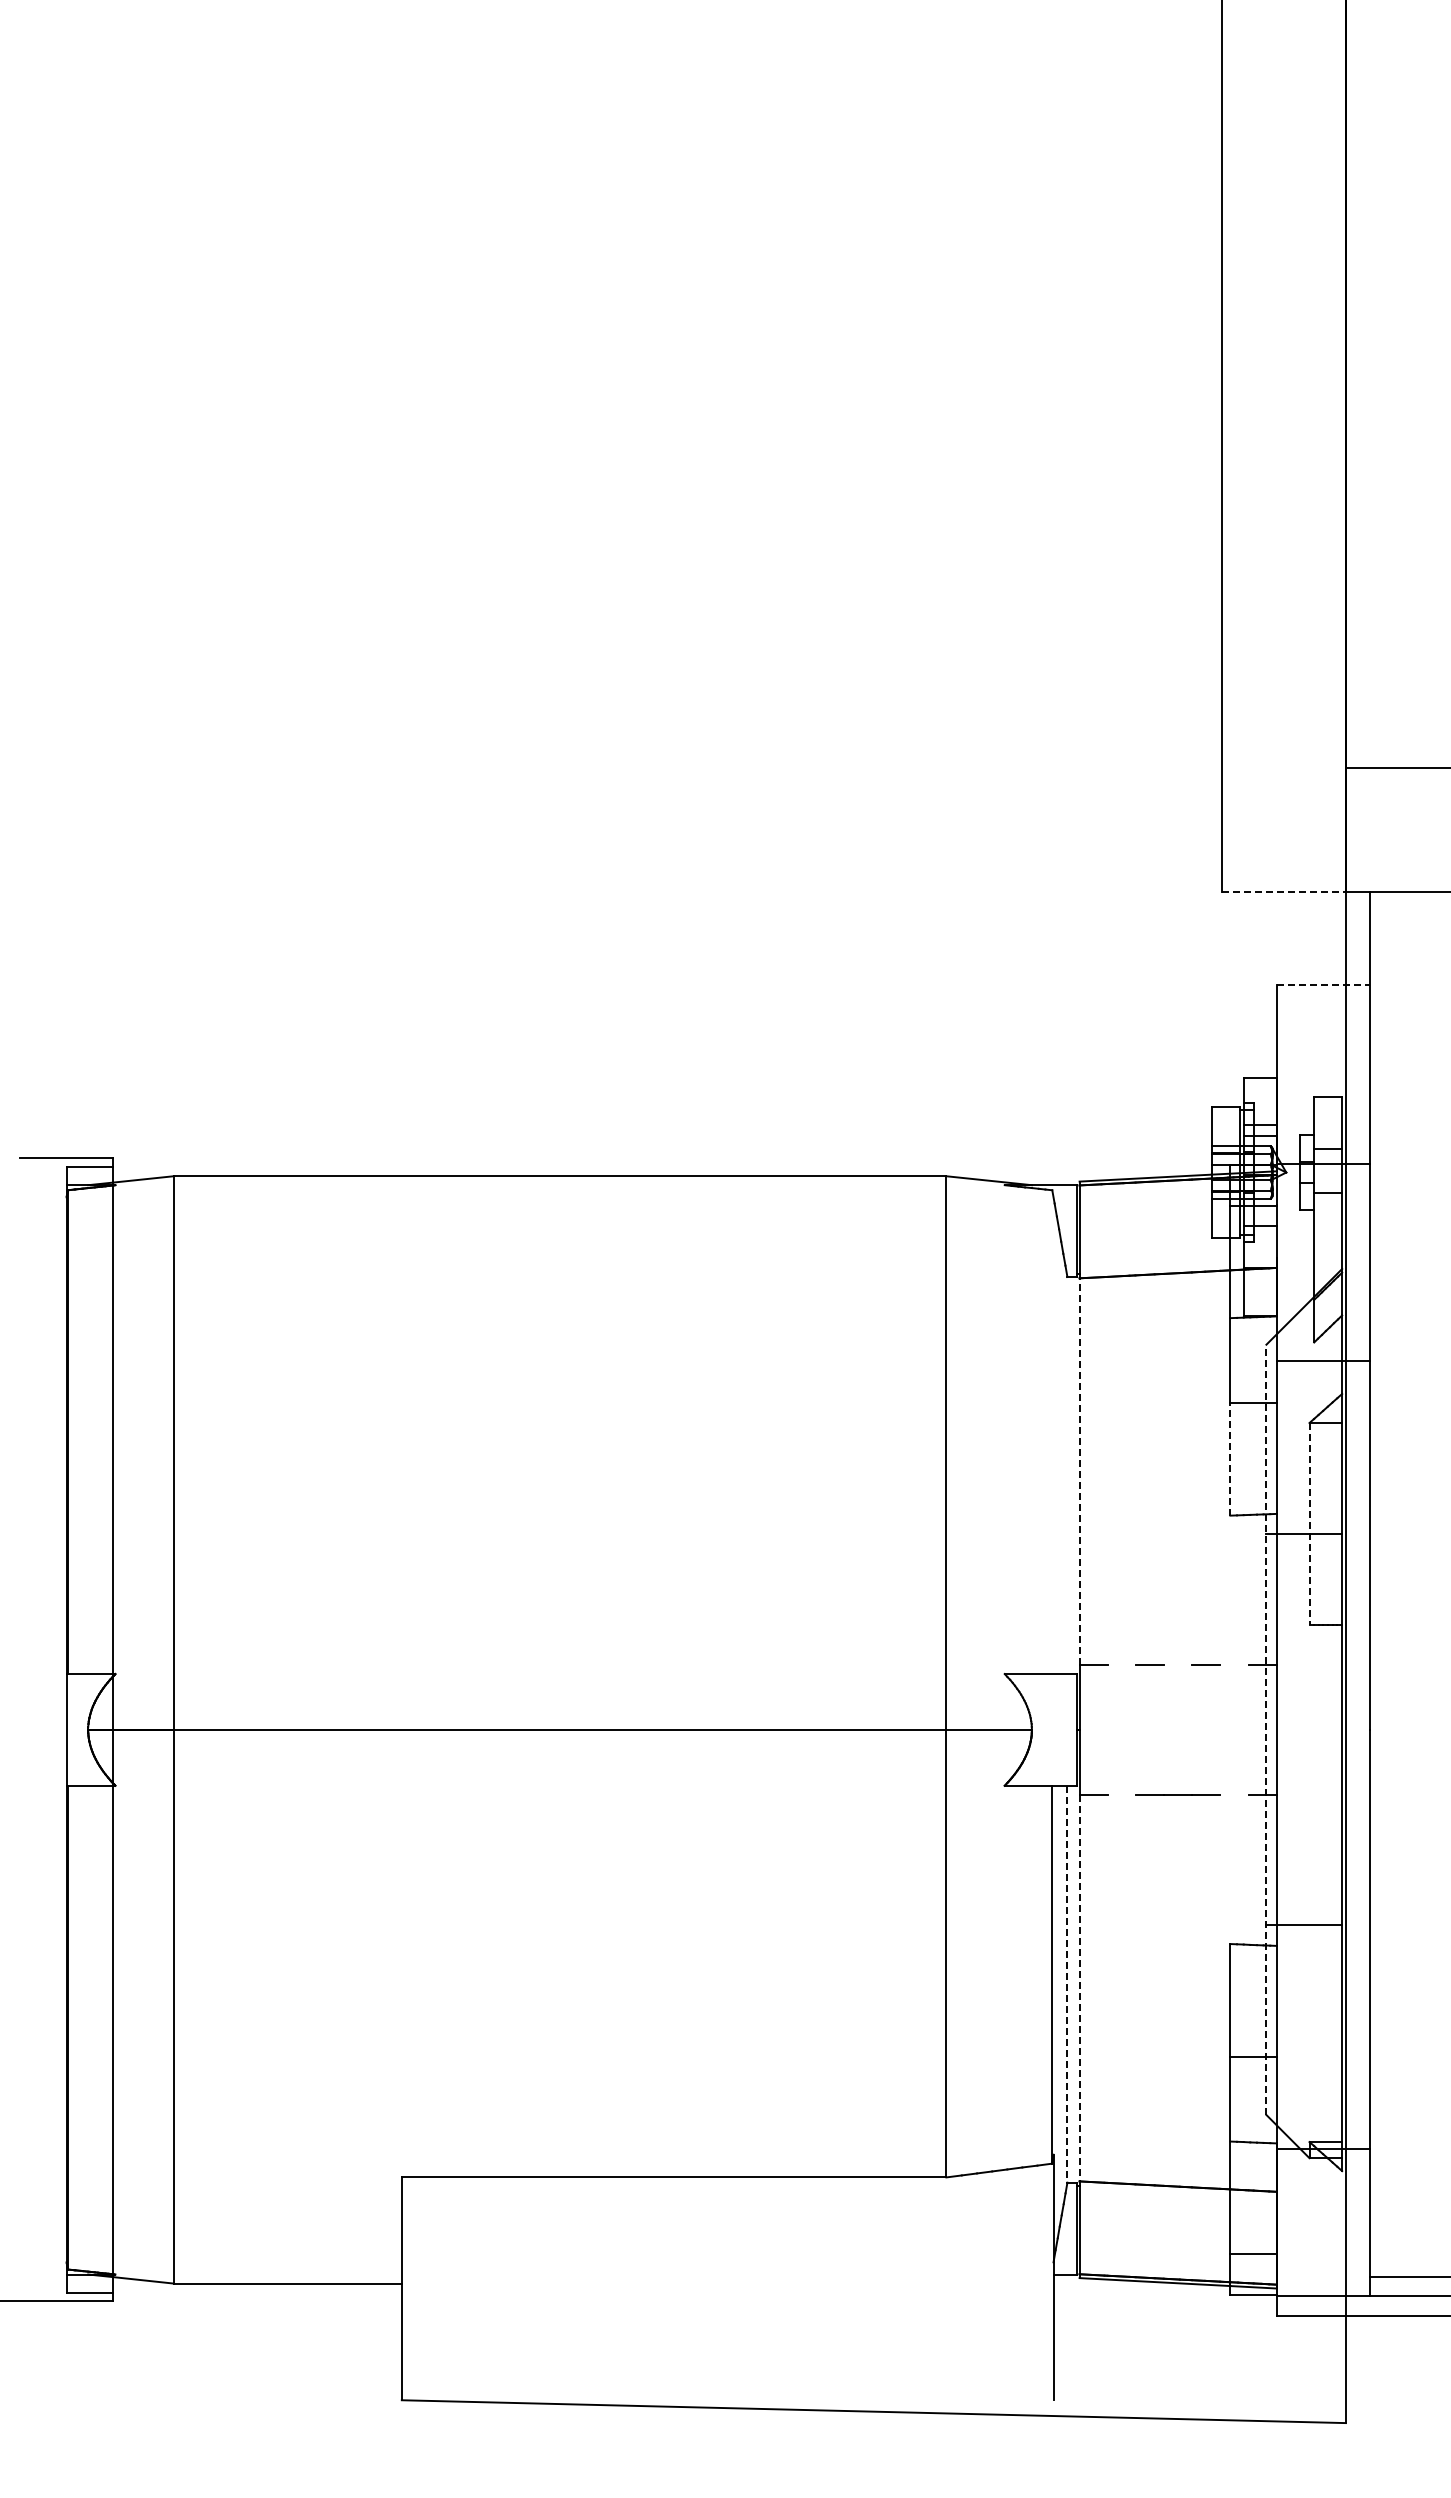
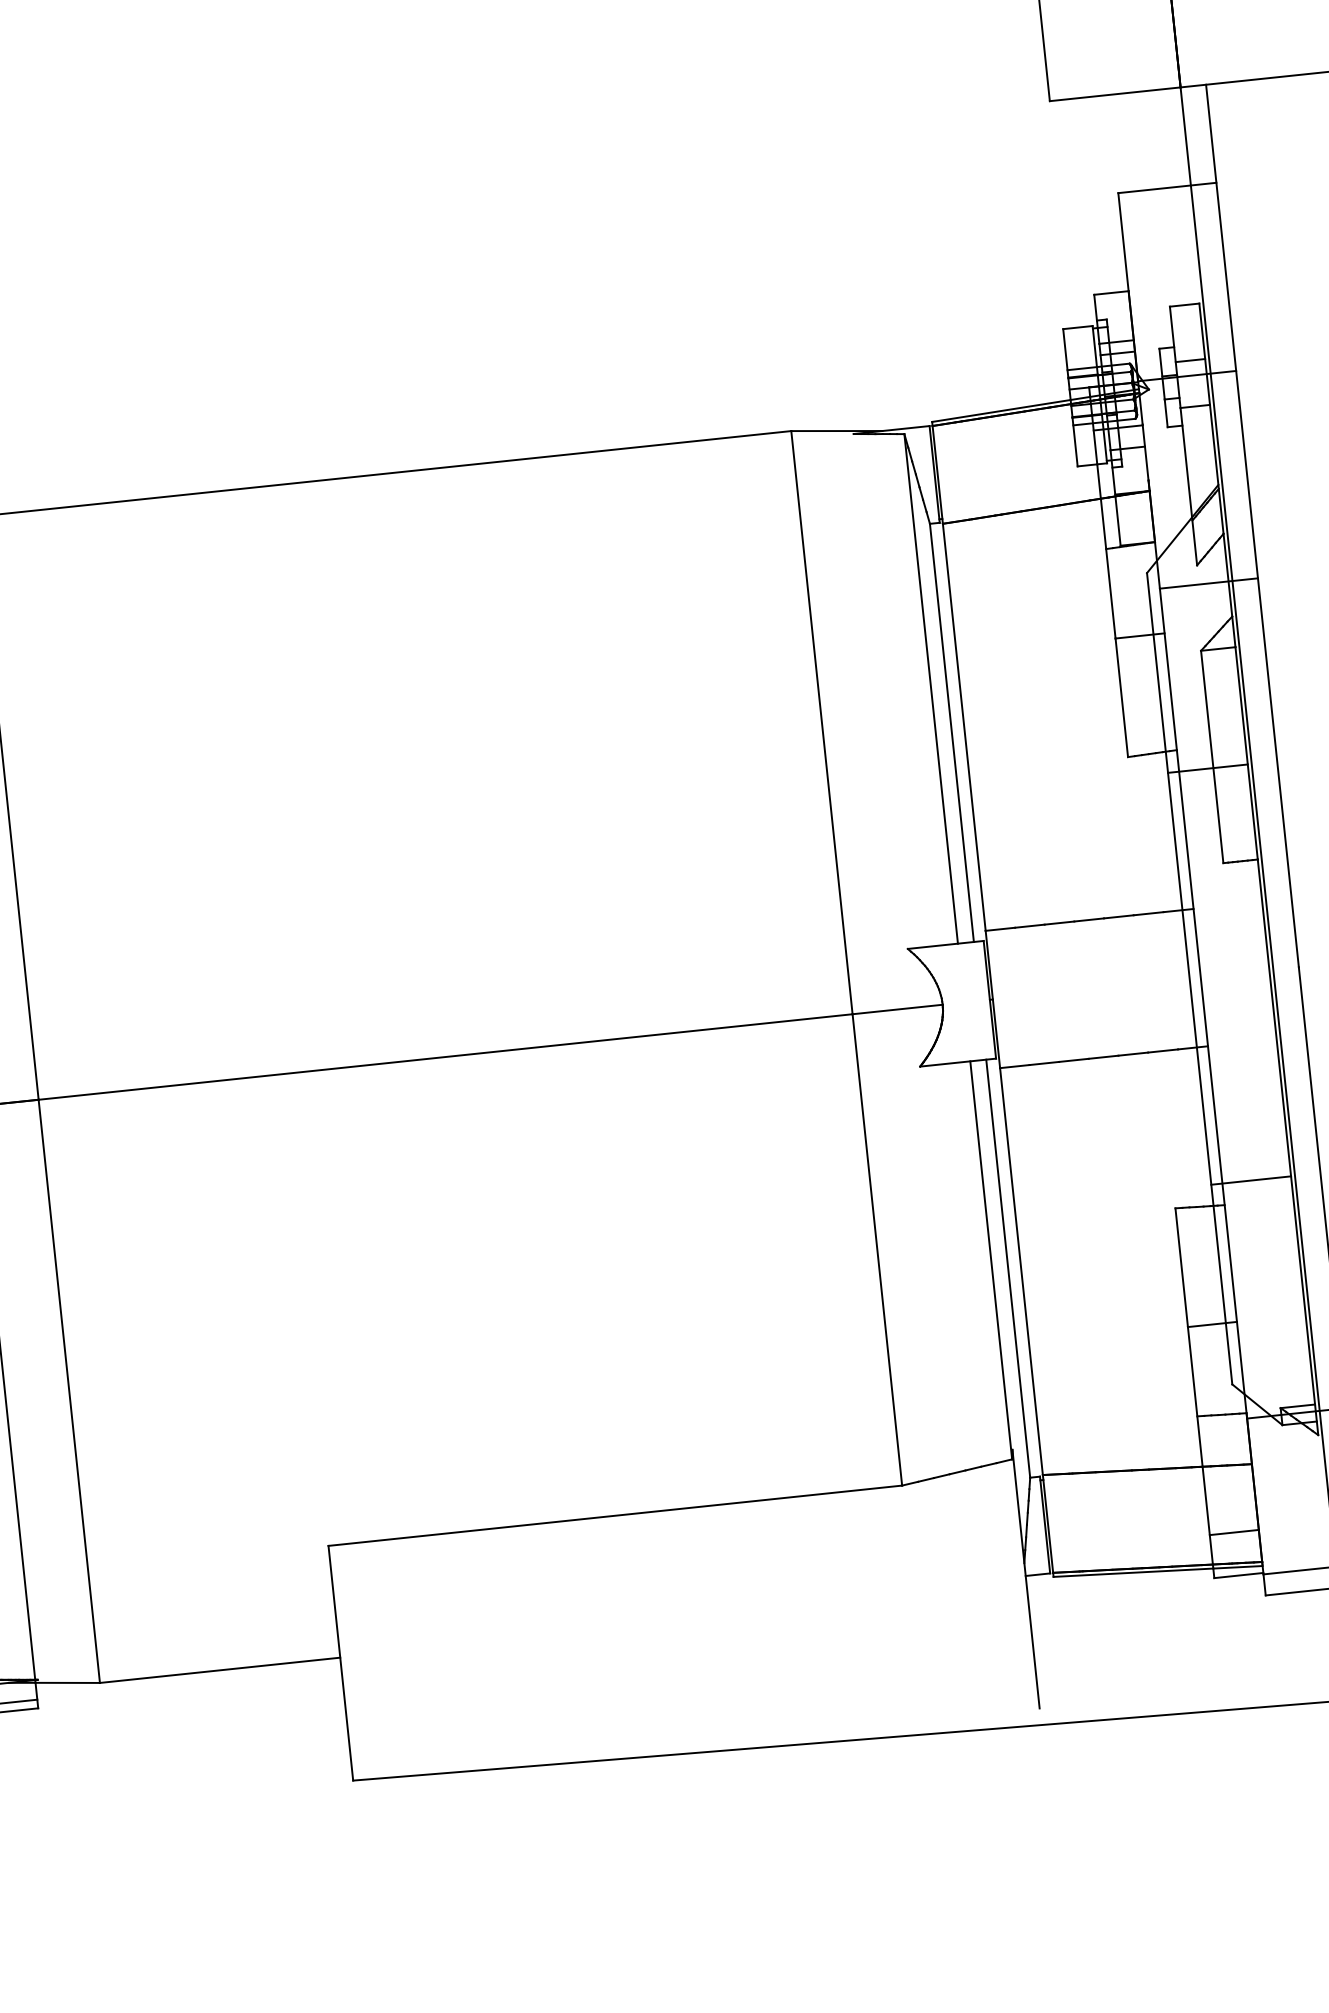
line: (1284, 891) -> (1115, 93), dashed -> solid
line: (1323, 985) -> (1167, 188), dashed -> solid
line: (1052, 1432) -> (931, 689), added
line: (1230, 1458) -> (1121, 696), dashed -> solid
line: (1079, 1471) -> (964, 727), dashed -> solid
line: (1067, 1475) -> (951, 732), added
line: (1309, 1523) -> (1212, 756), dashed -> solid
line: (1121, 1664) -> (1029, 925), added
line: (1177, 1664) -> (1088, 919), added
line: (1234, 1664) -> (1148, 913), added
line: (1266, 1729) -> (1189, 978), dashed -> solid
line: (1121, 1795) -> (1044, 1063), added
line: (1234, 1795) -> (1163, 1051), added
line: (1067, 1984) -> (1008, 1268), dashed -> solid
line: (1079, 1988) -> (1021, 1271), dashed -> solid

